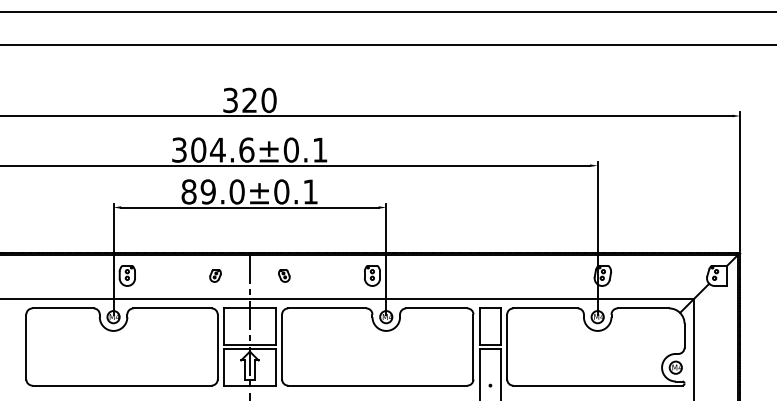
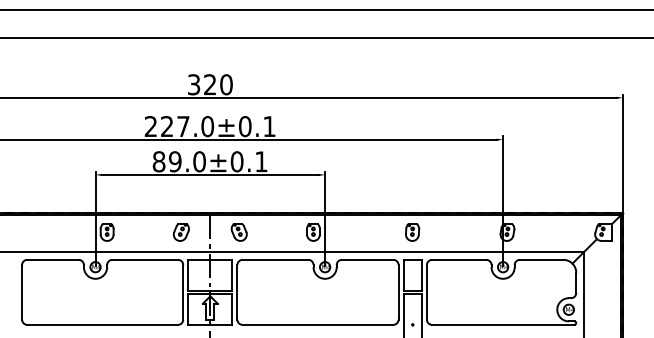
text: (213, 149) -> (179, 126), 304.6±0.1 -> 227.0±0.1
part: (215, 275) -> (181, 232), size x1.67
part: (284, 275) -> (239, 232), size x1.67
part: (489, 275) -> (412, 232), added

